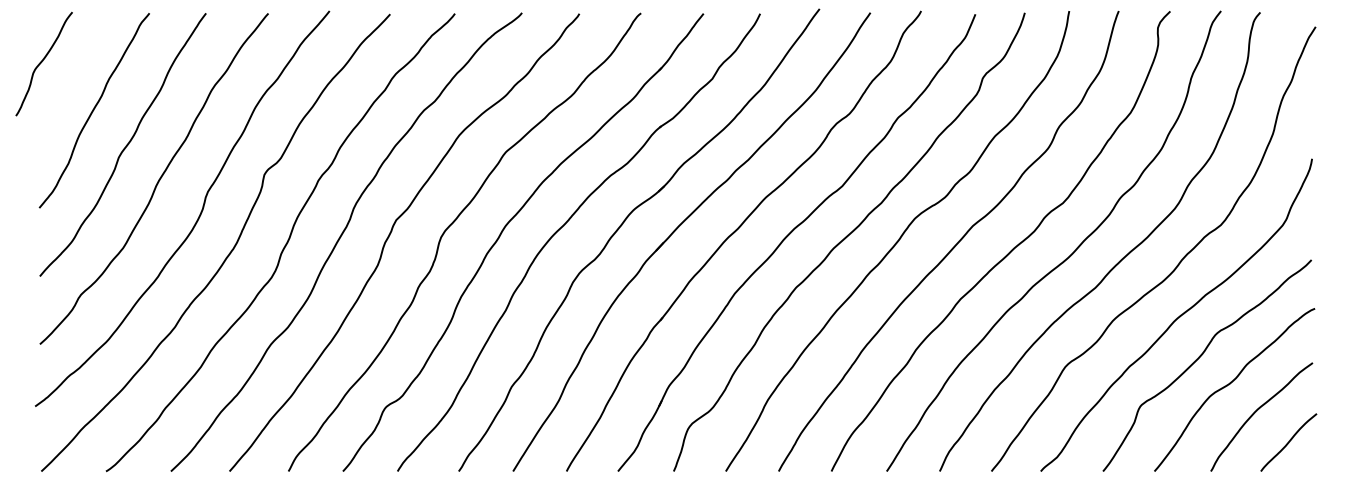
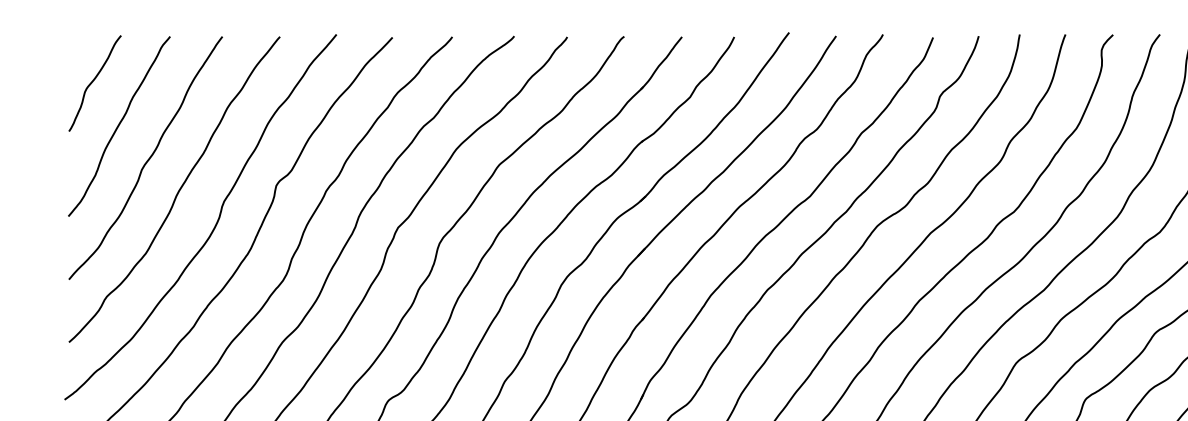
curve: (42, 62) -> (93, 82), moved

